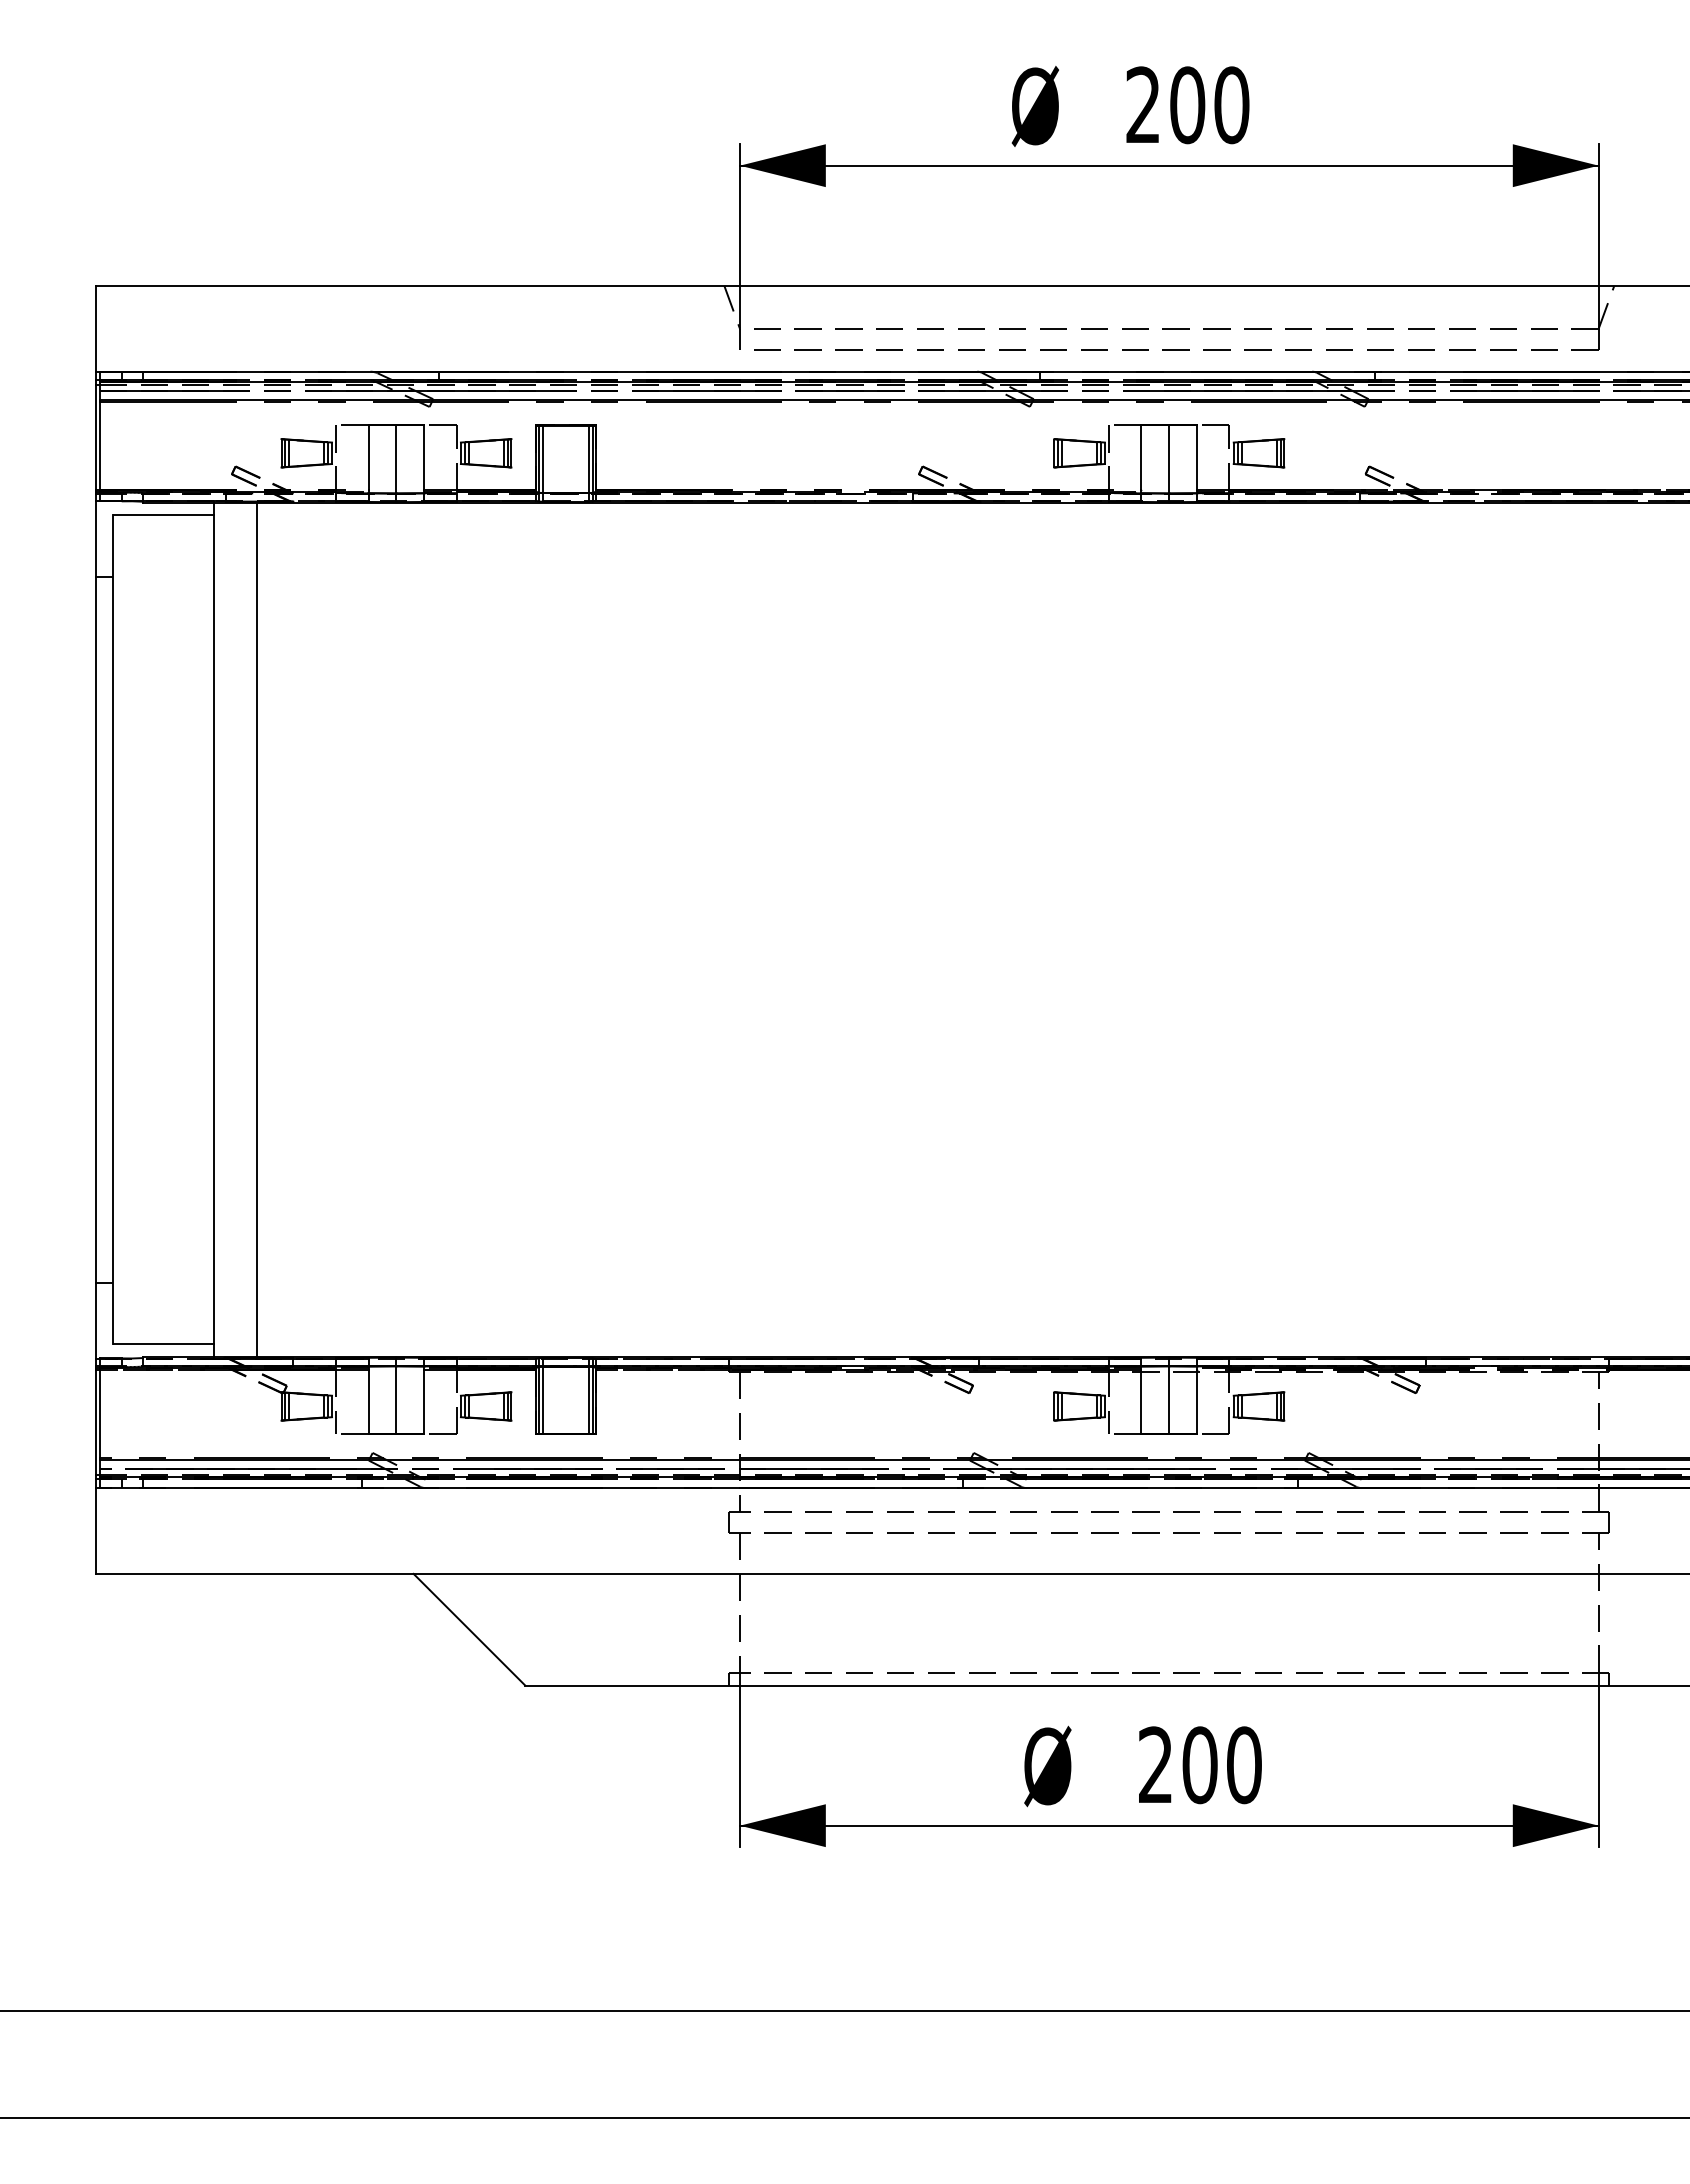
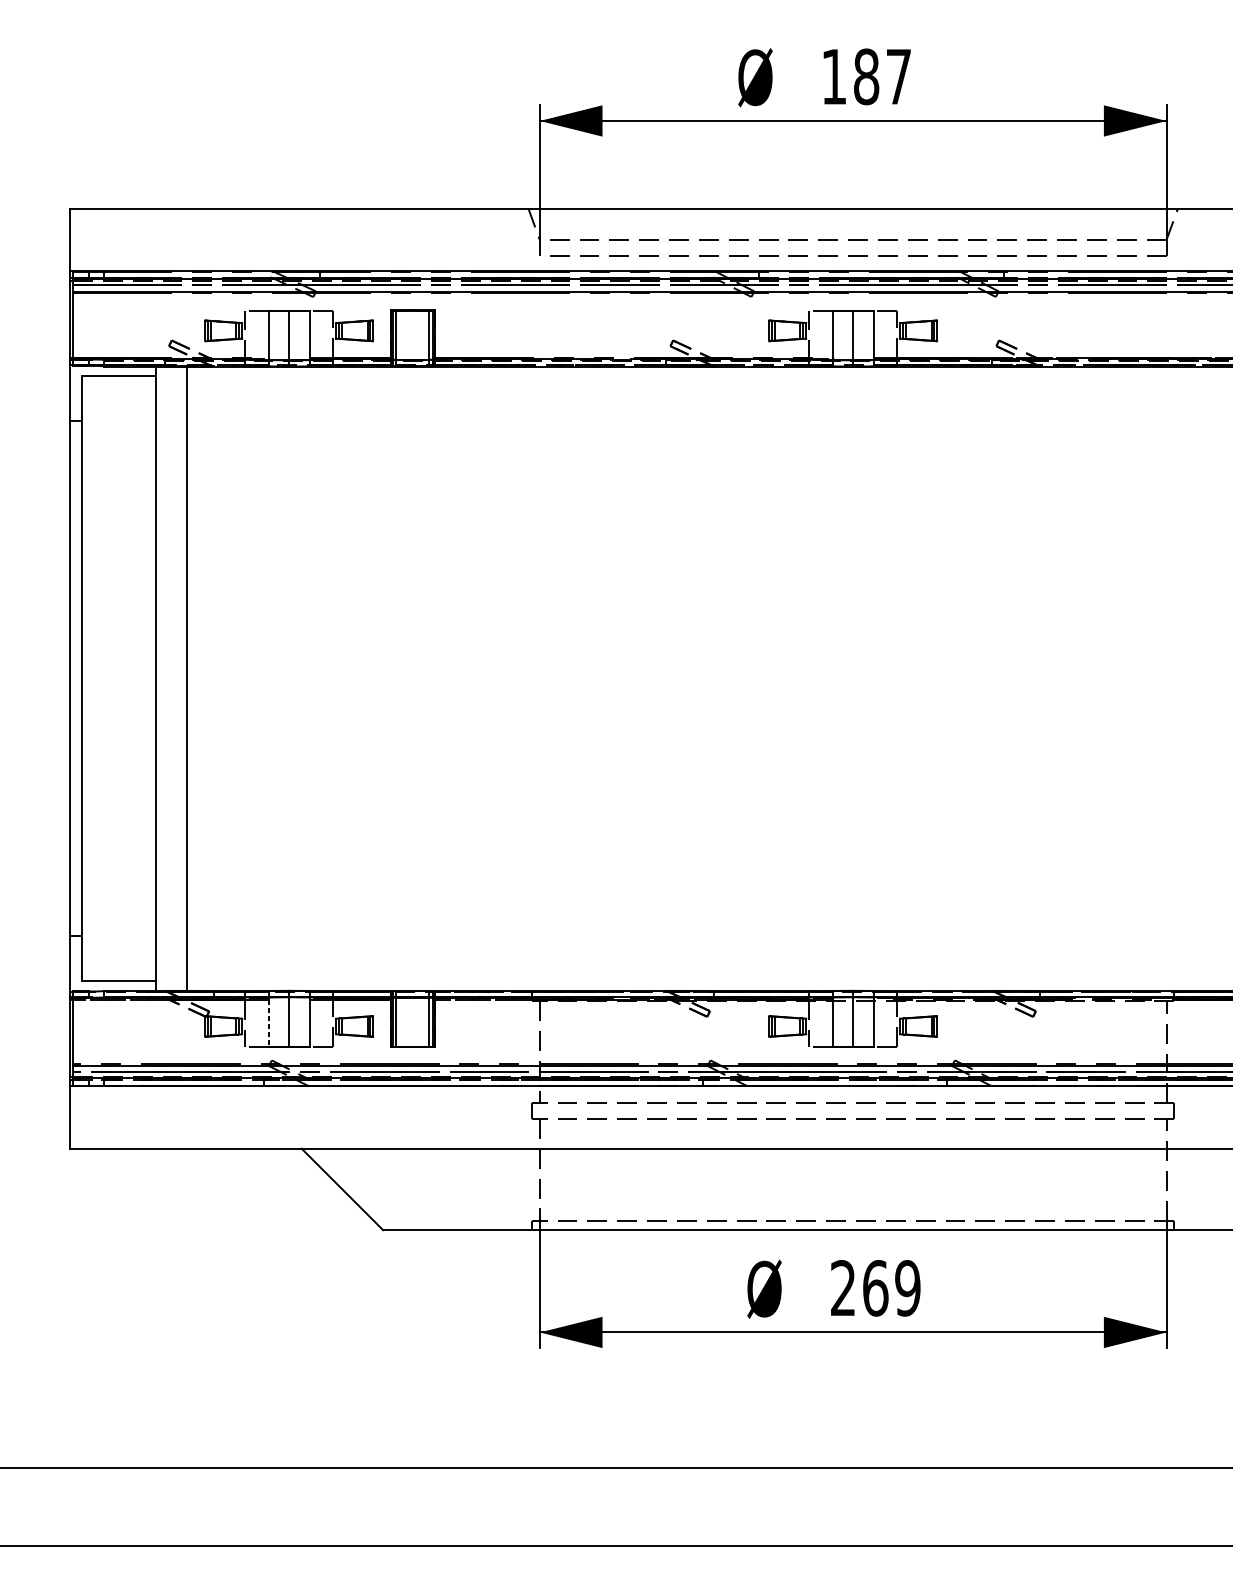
text: (1187, 105) -> (866, 77), 200 -> 187
line: (368, 1402) -> (268, 1023), solid -> dashed
text: (1221, 1765) -> (891, 1288), 200 -> 269

